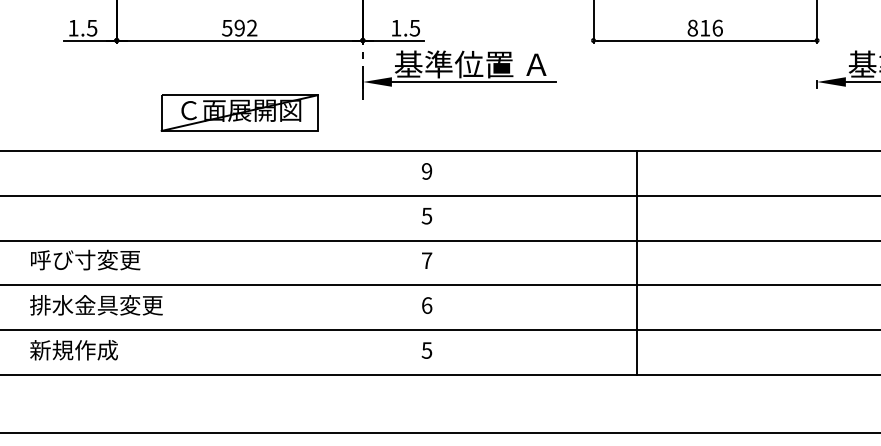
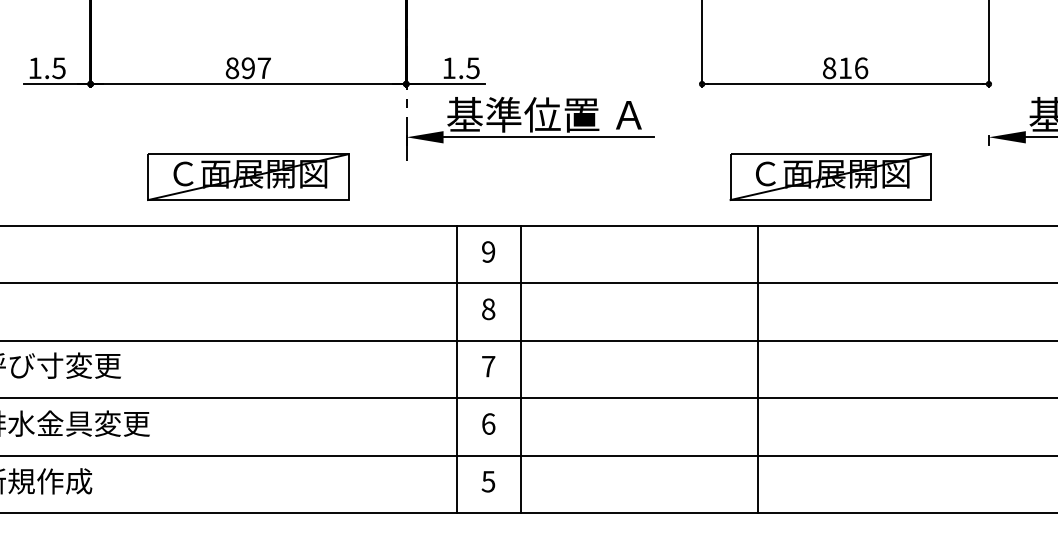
text: (239, 27) -> (248, 67), 592 -> 897
part: (693, 112) -> (830, 176), added
text: (426, 215) -> (487, 308), 5 -> 8
line: (402, 263) -> (457, 370), added
line: (451, 263) -> (519, 370), added

